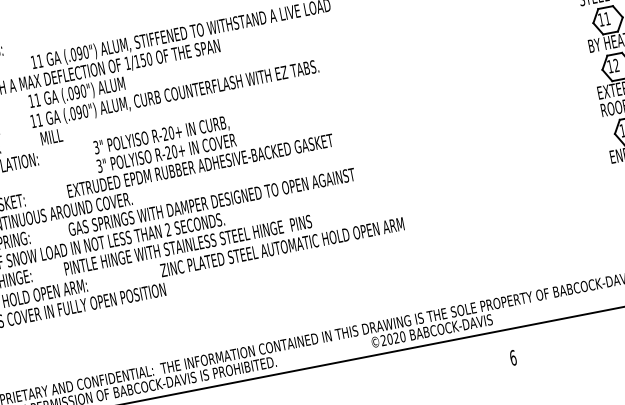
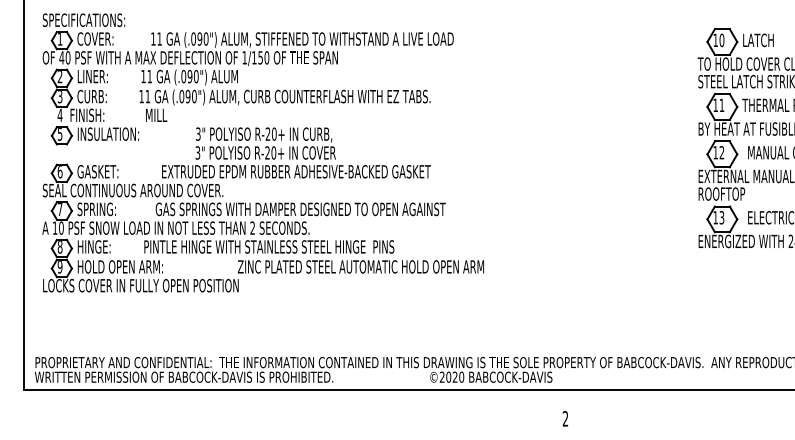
text: (513, 357) -> (565, 418), 6 -> 2

